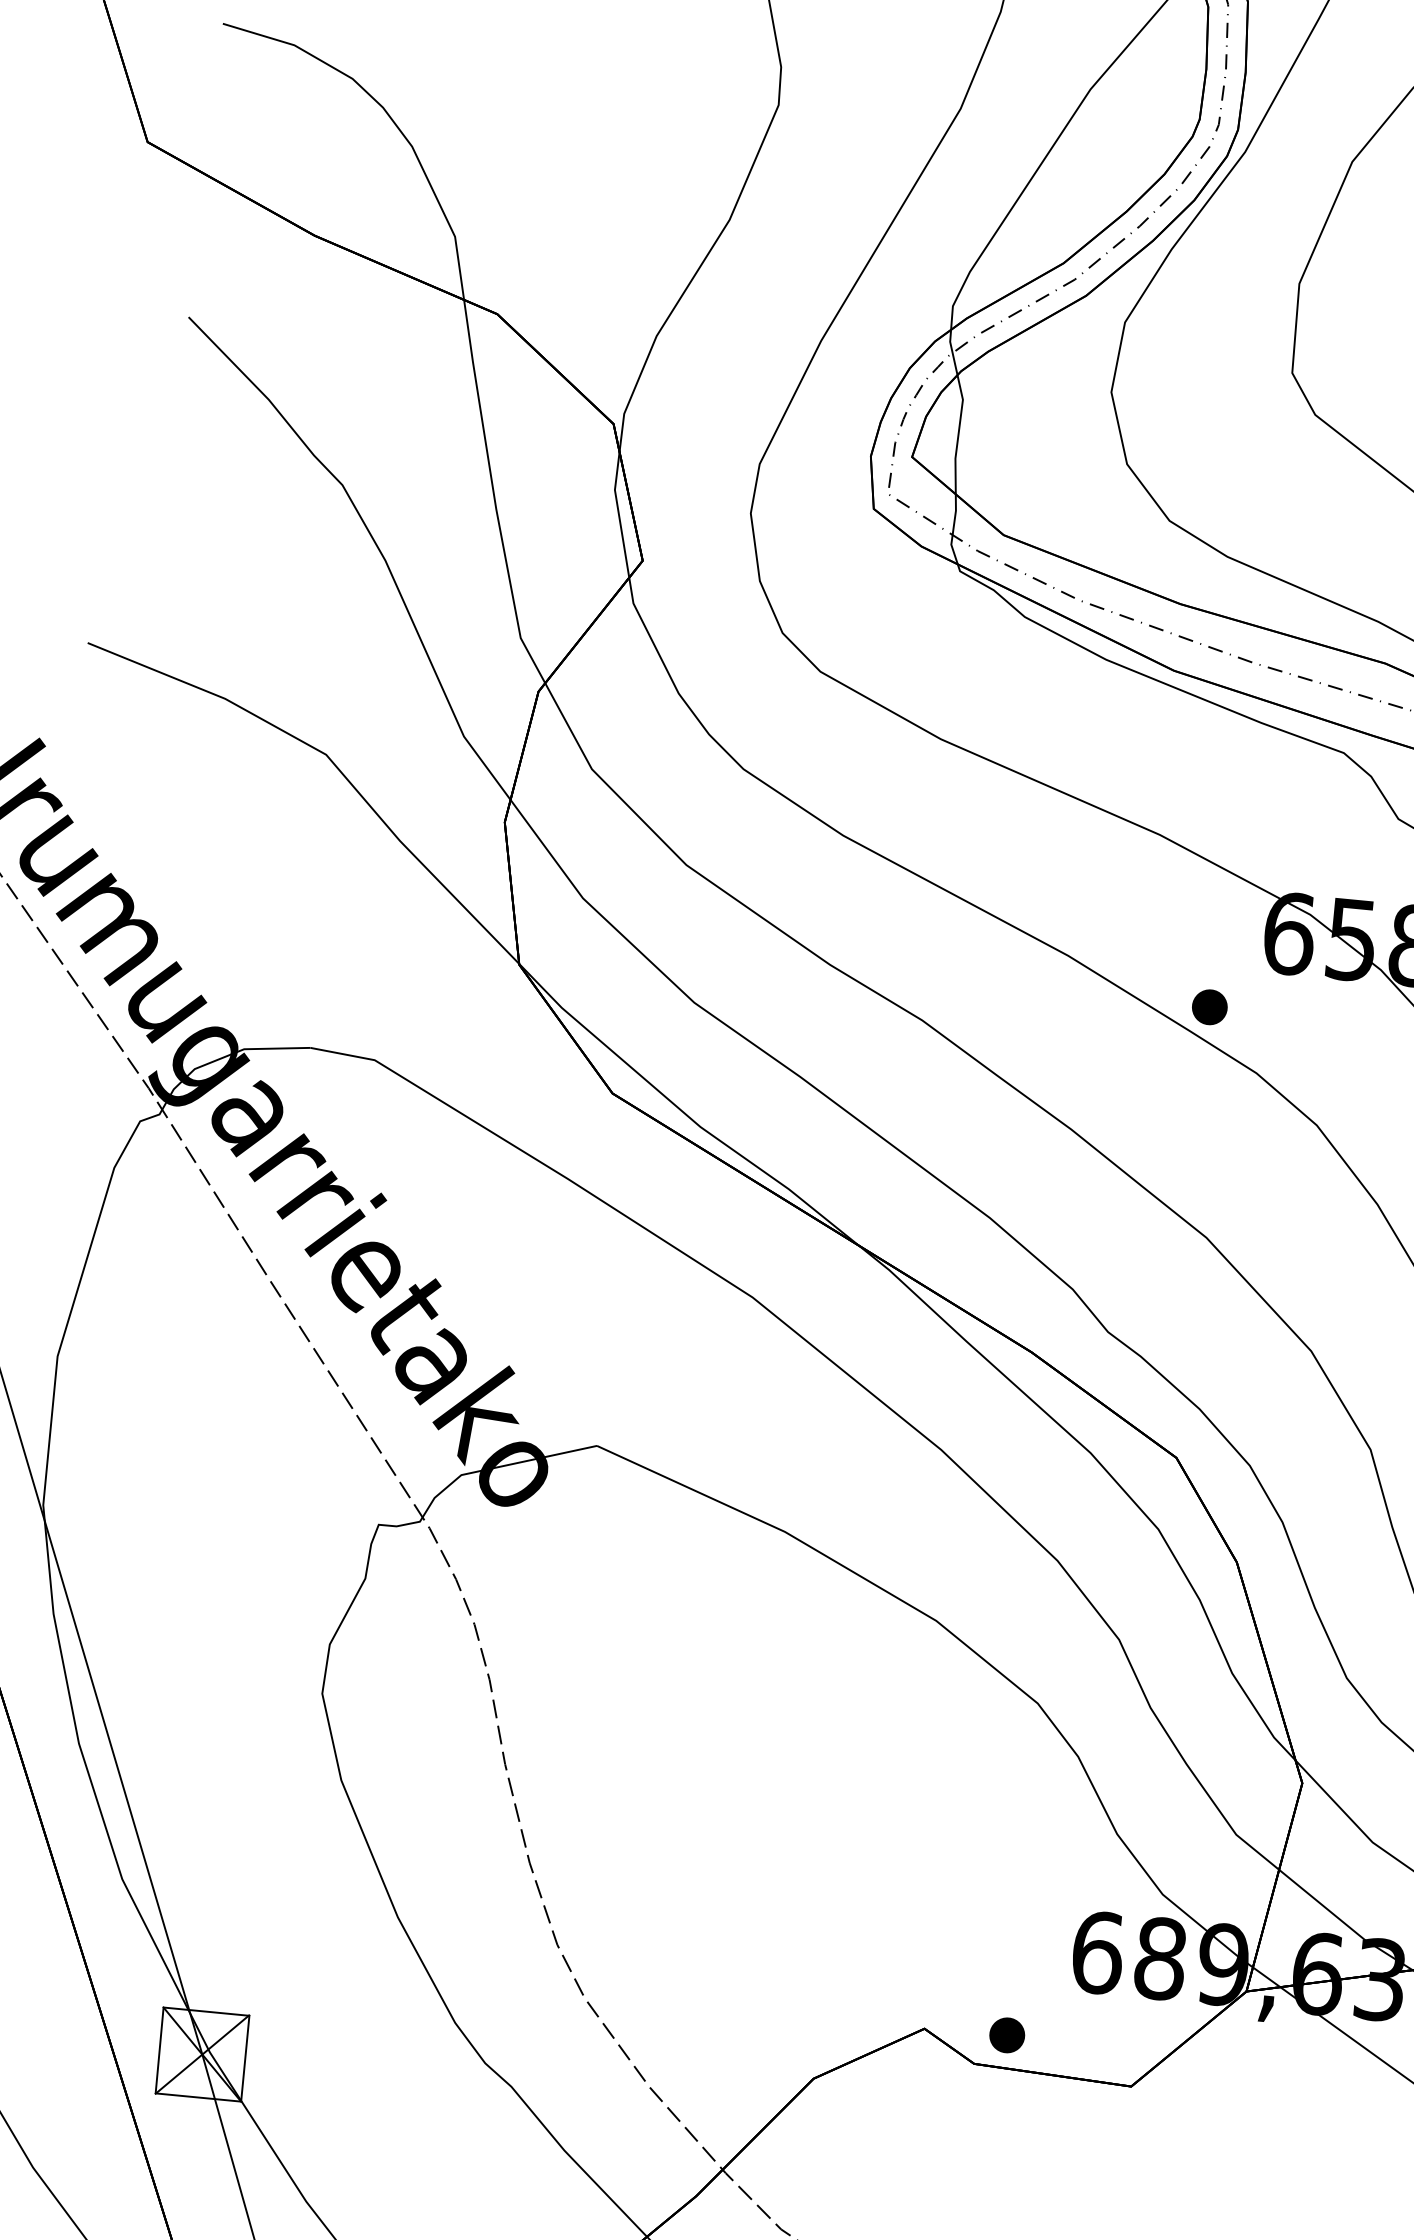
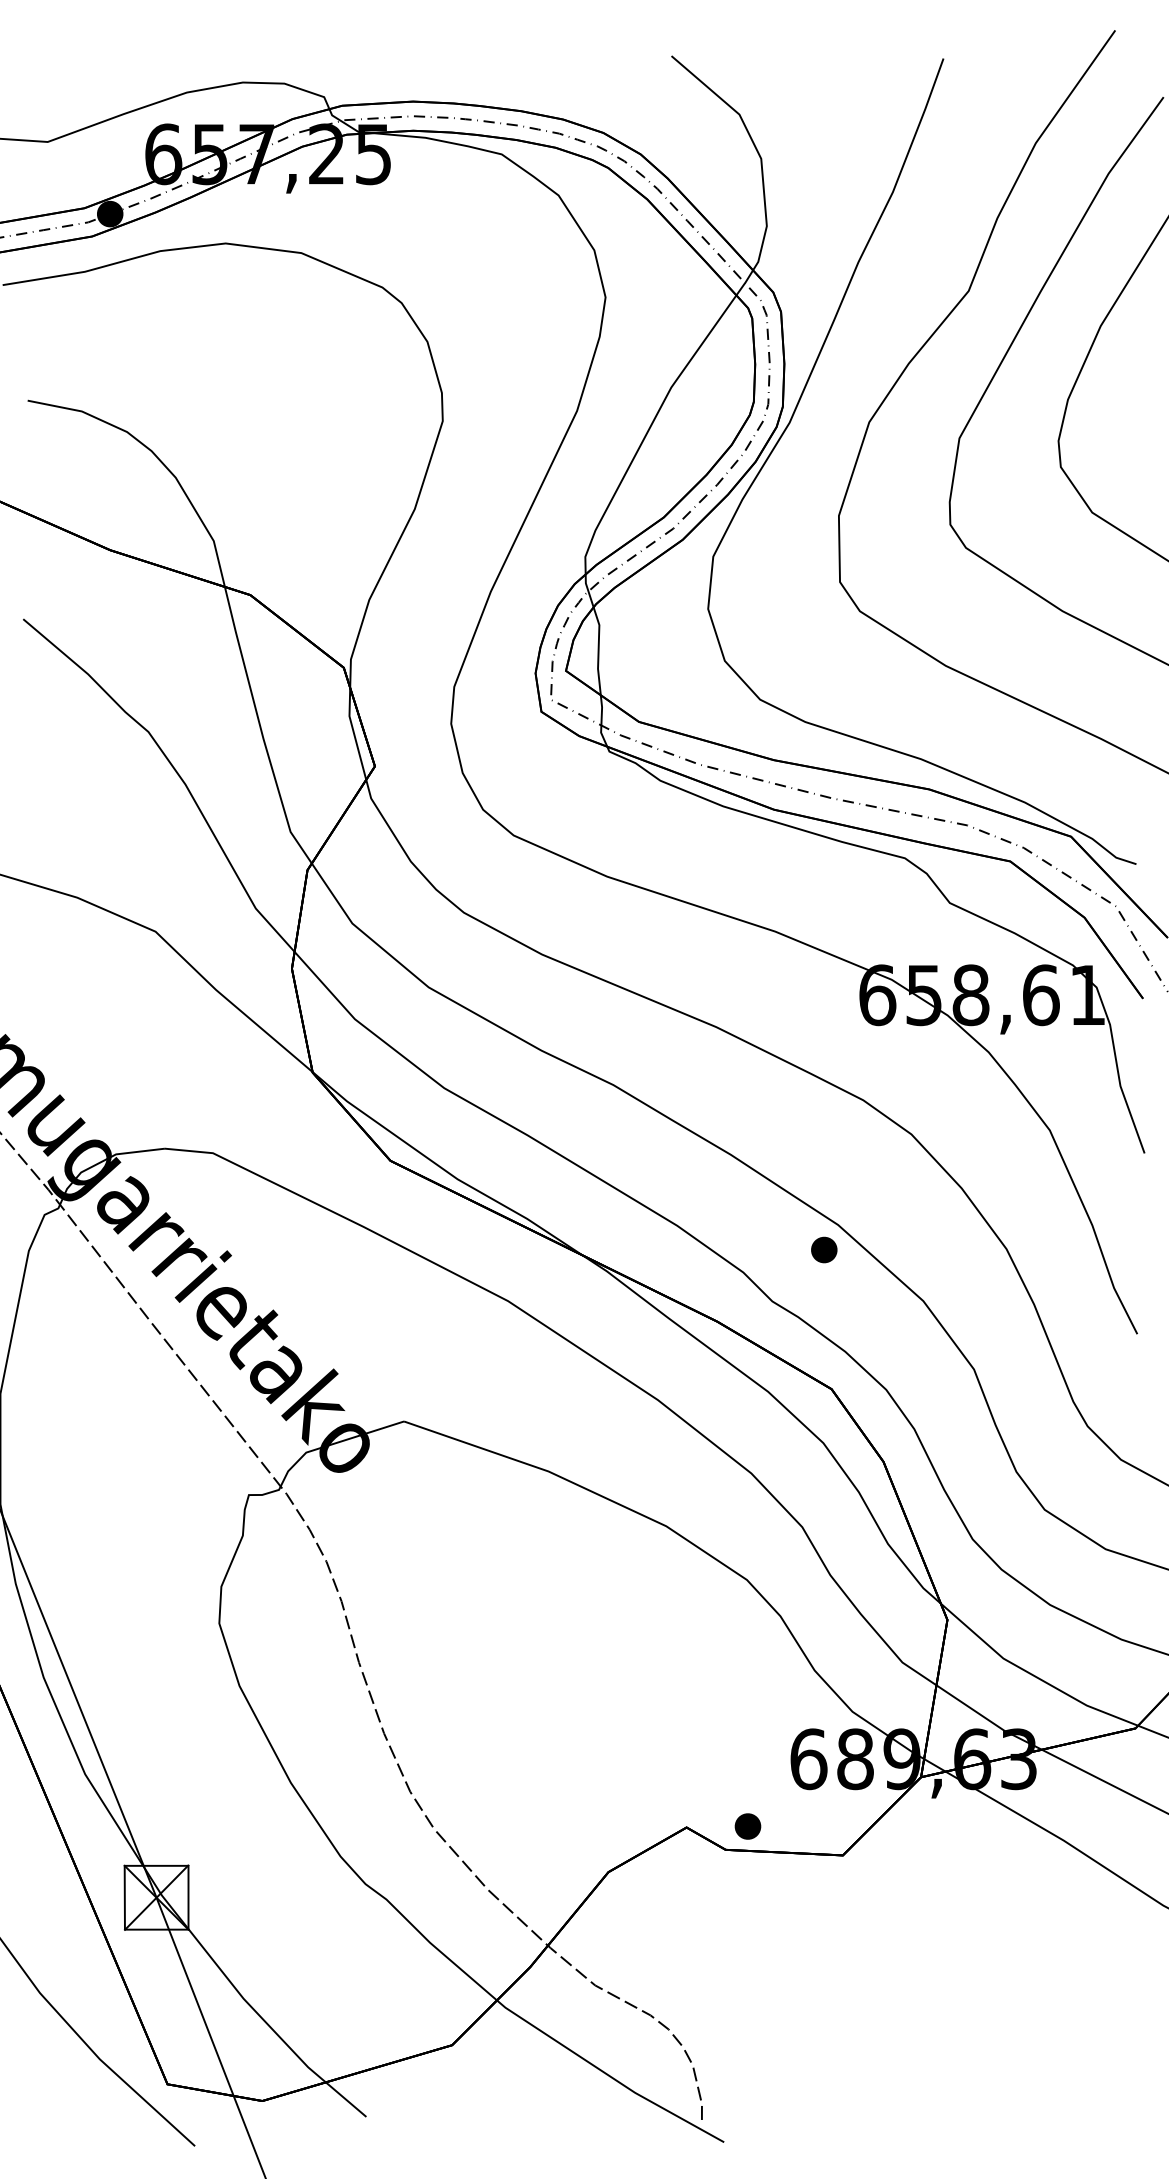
part: (1210, 1006) -> (824, 1249), moved

